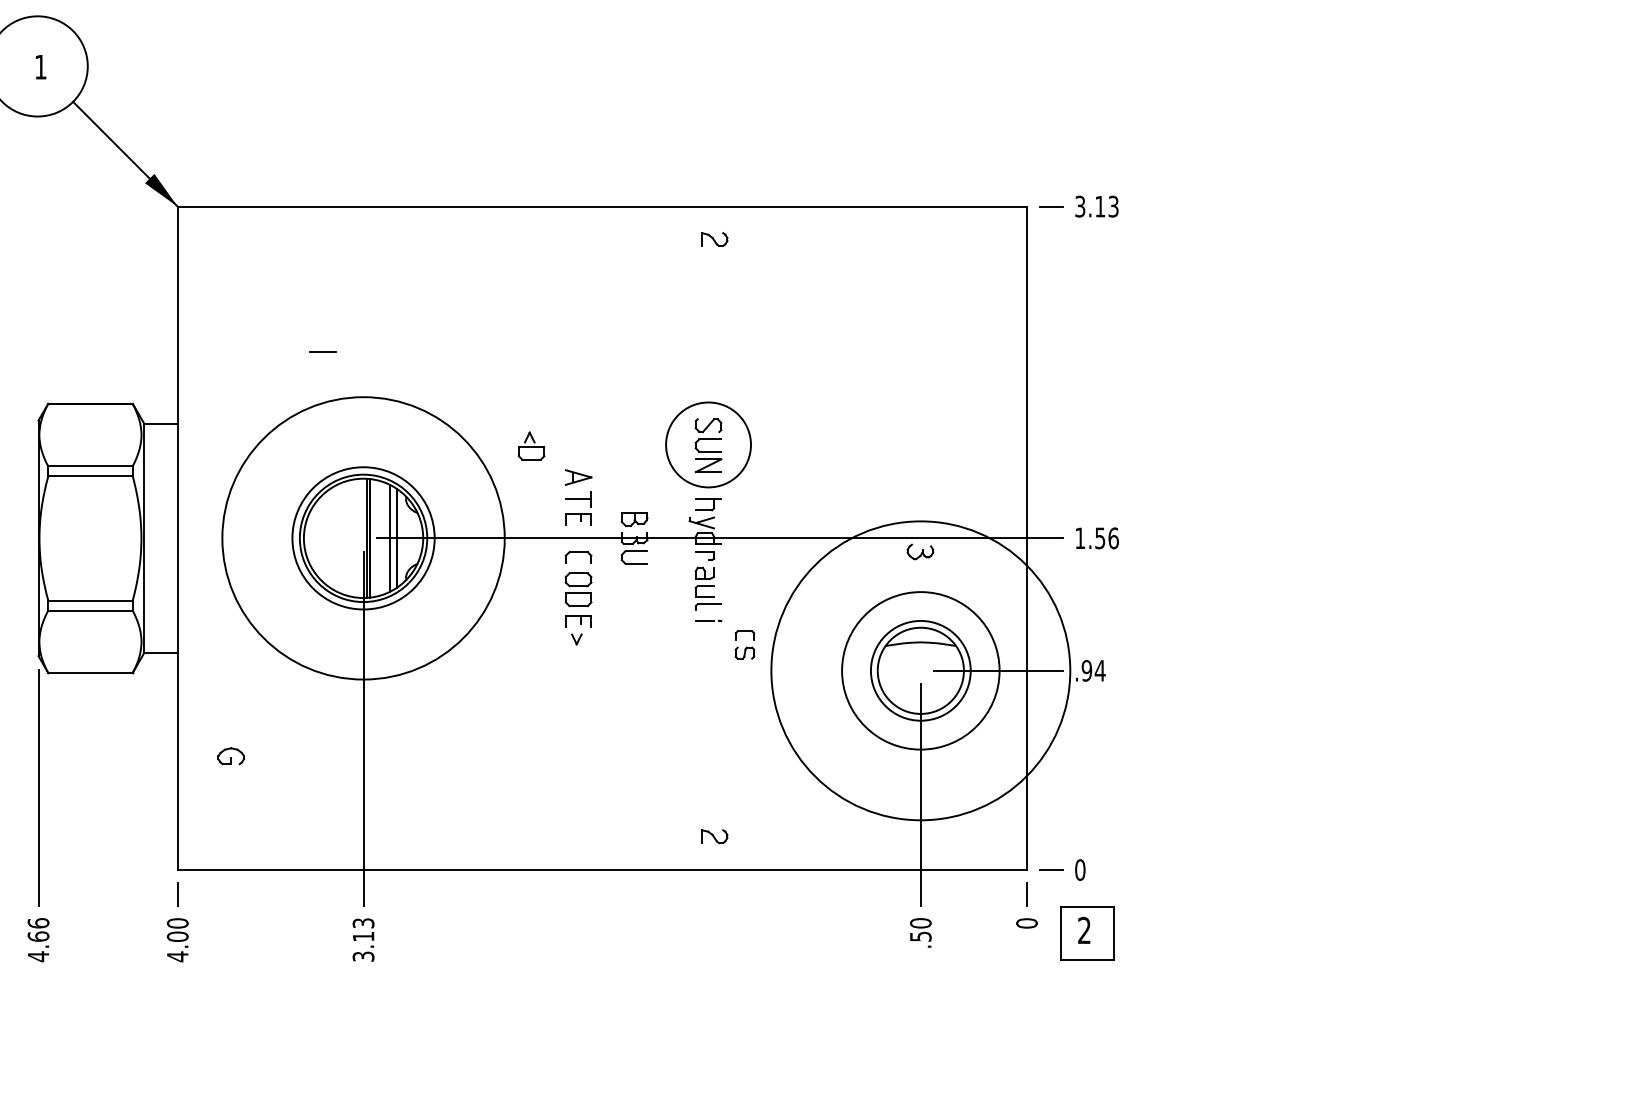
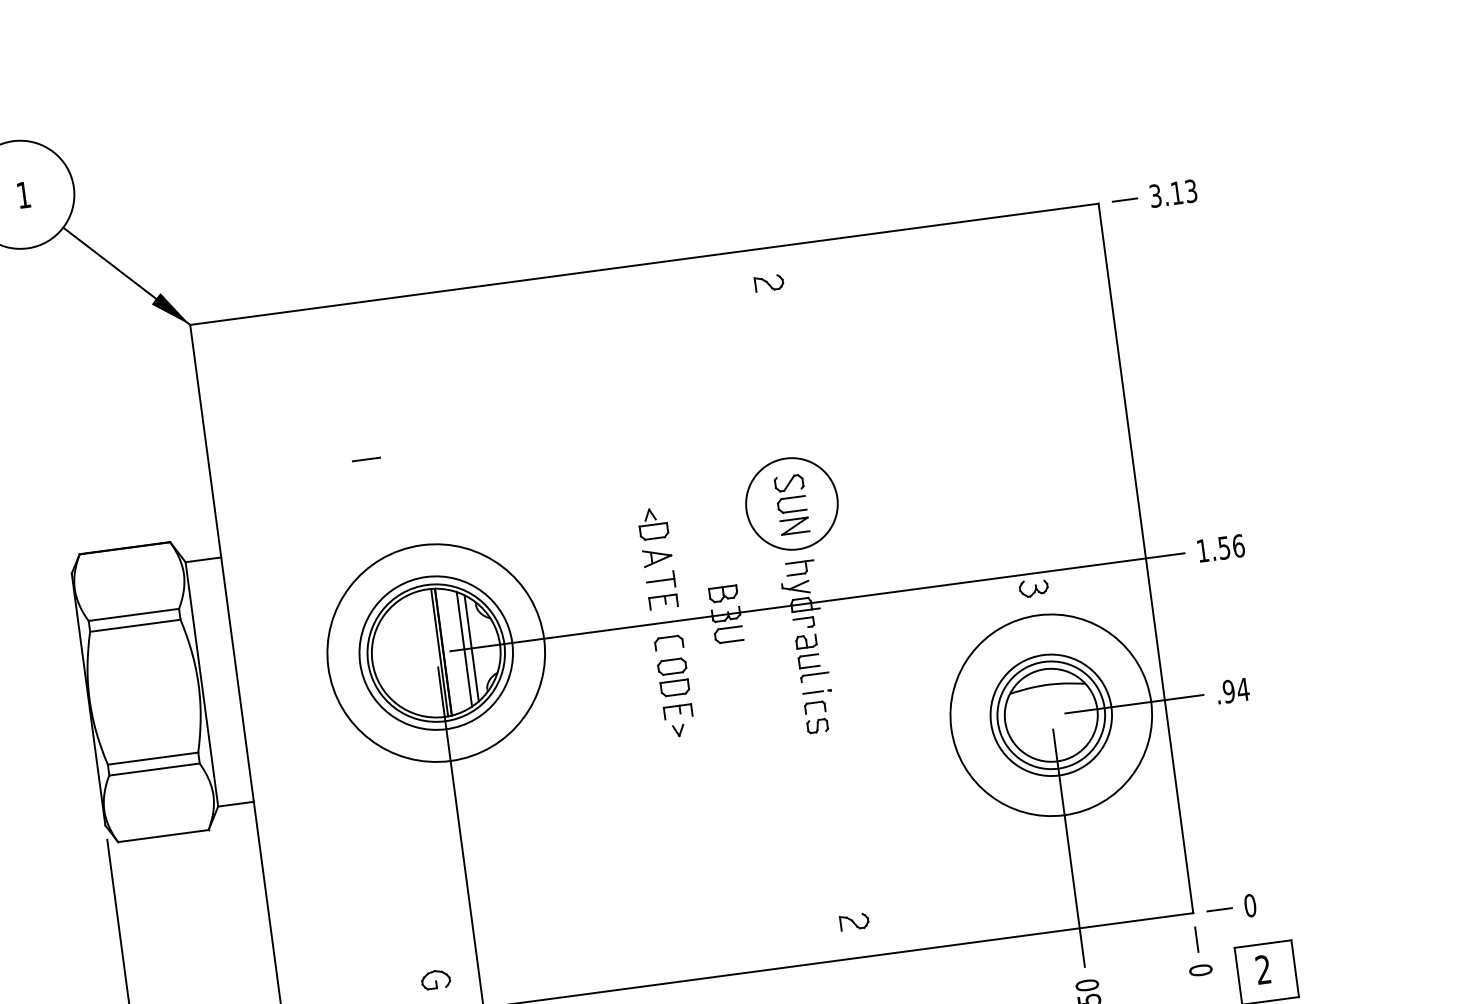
part: (531, 445) -> (652, 523), moved
circle: (363, 538) -> (436, 653), size x0.71
part: (744, 644) -> (815, 716), moved
circle: (920, 670) -> (1050, 714), size x0.62
circle: (920, 670) -> (1050, 714), size x0.71
part: (230, 756) -> (435, 980), moved

